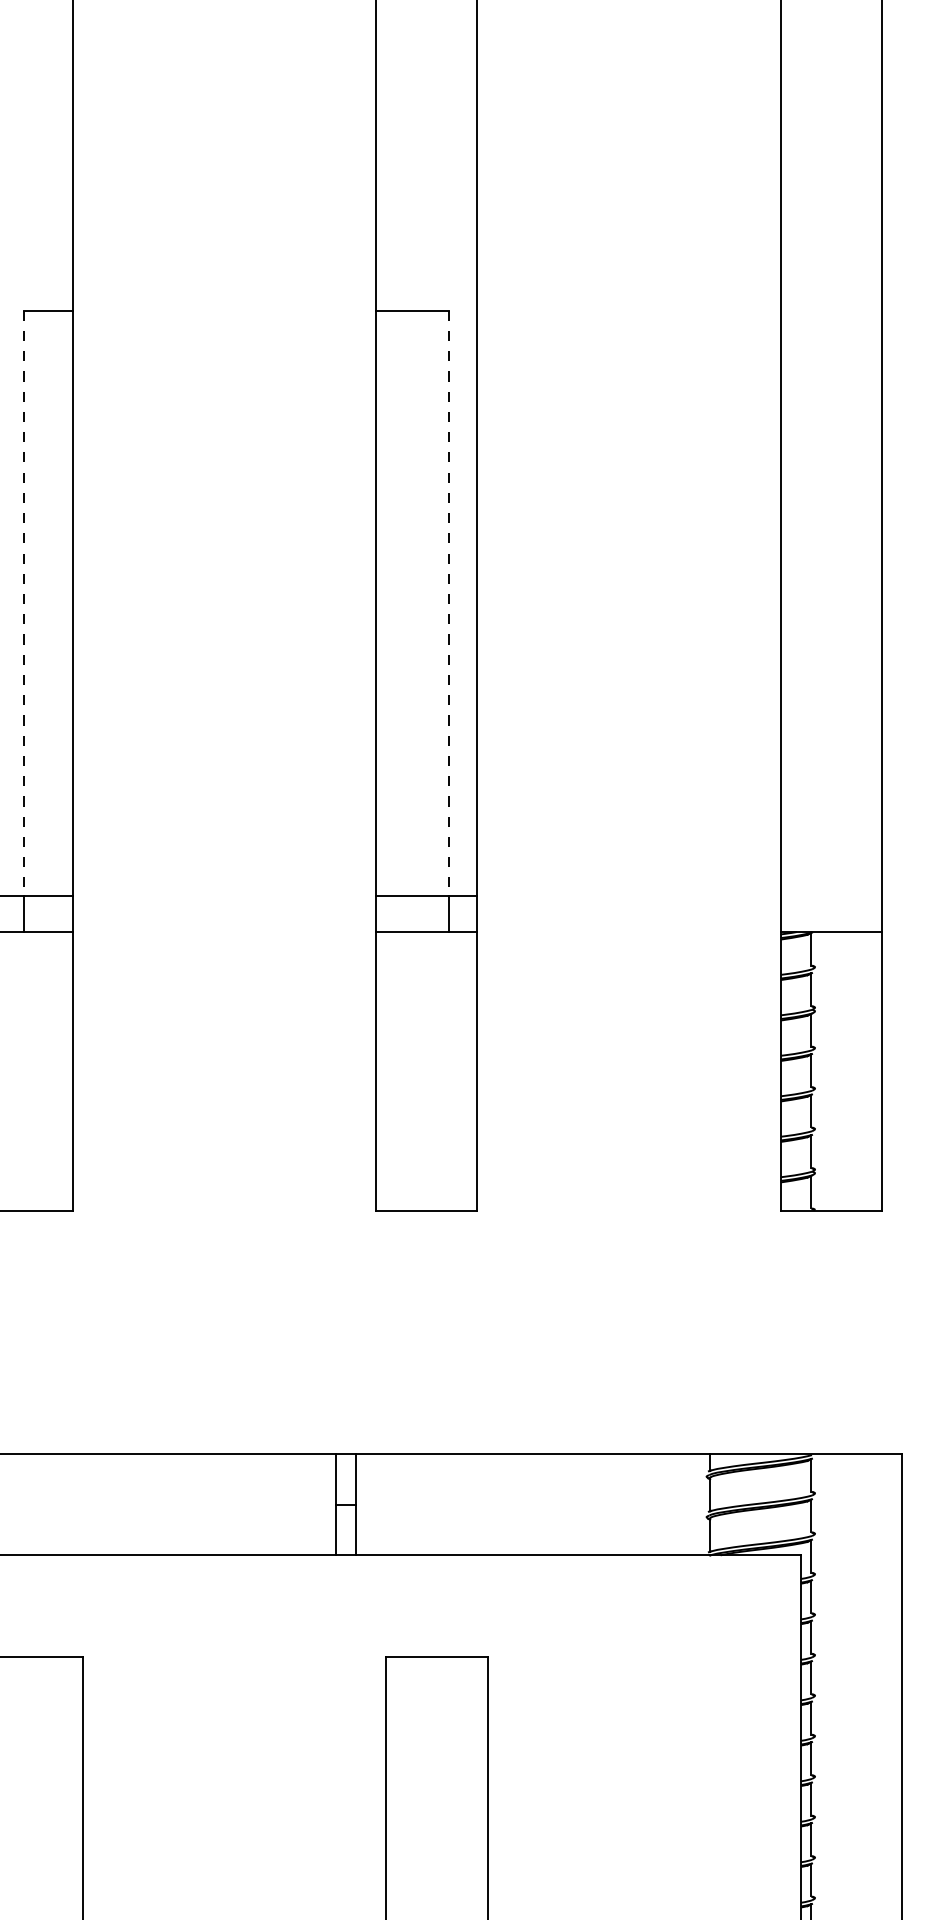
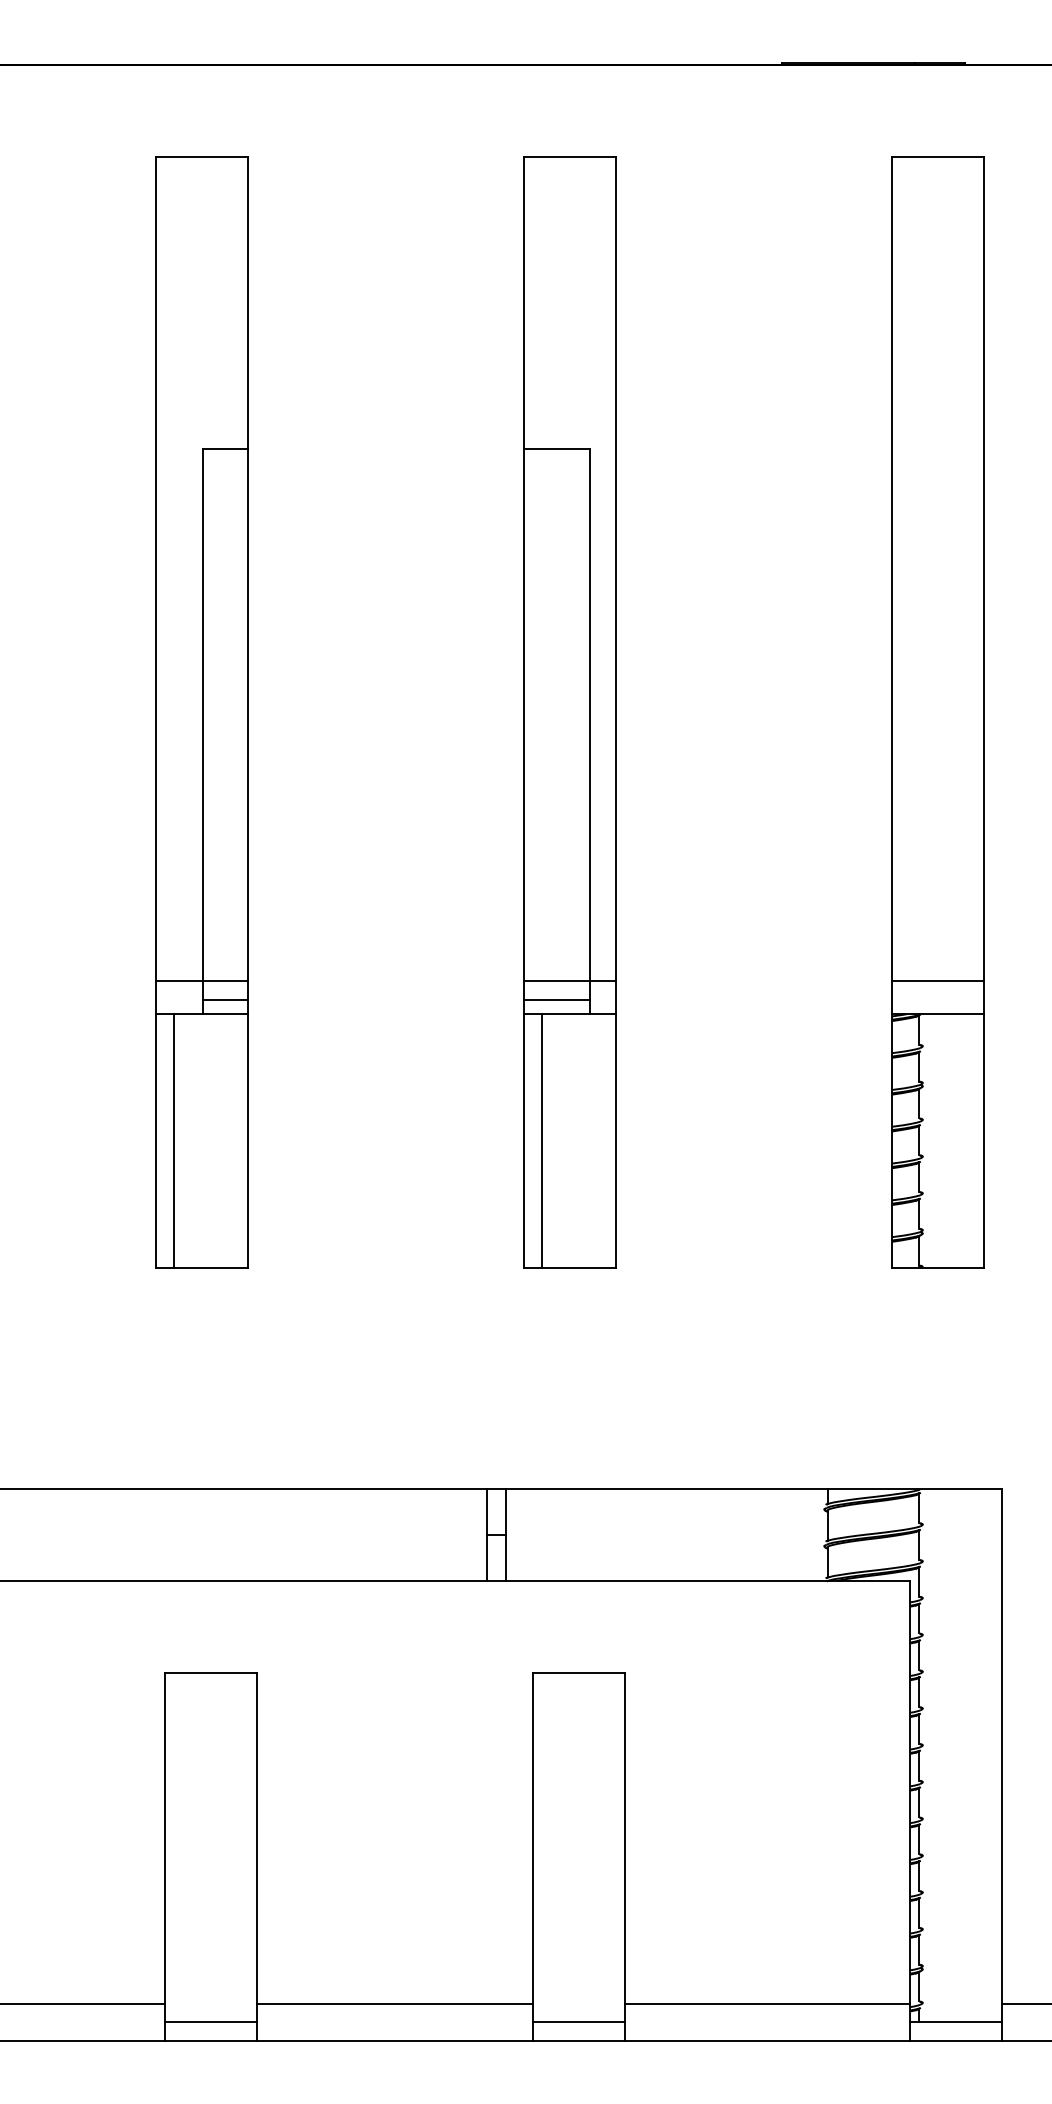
line: (23, 603) -> (203, 715), dashed -> solid
line: (448, 603) -> (589, 715), dashed -> solid
line: (831, 895) -> (937, 981), added
line: (47, 915) -> (225, 999), added
line: (412, 915) -> (556, 999), added
line: (396, 1071) -> (542, 1141), added

